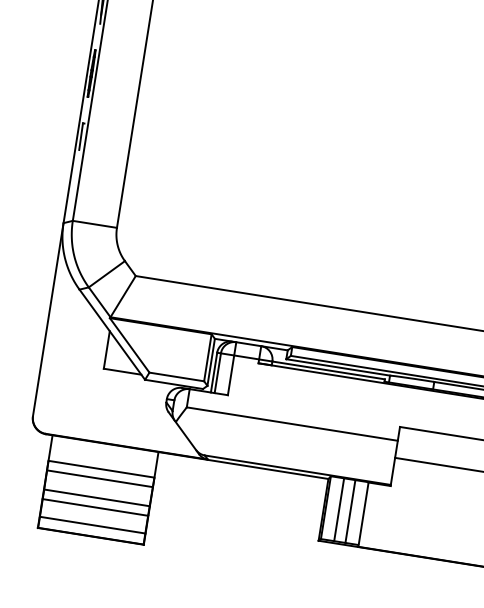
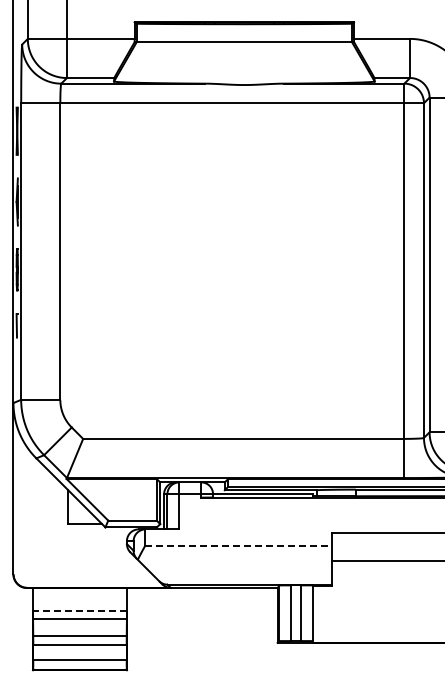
line: (291, 423) -> (238, 545), solid -> dashed
line: (102, 469) -> (80, 610), solid -> dashed

